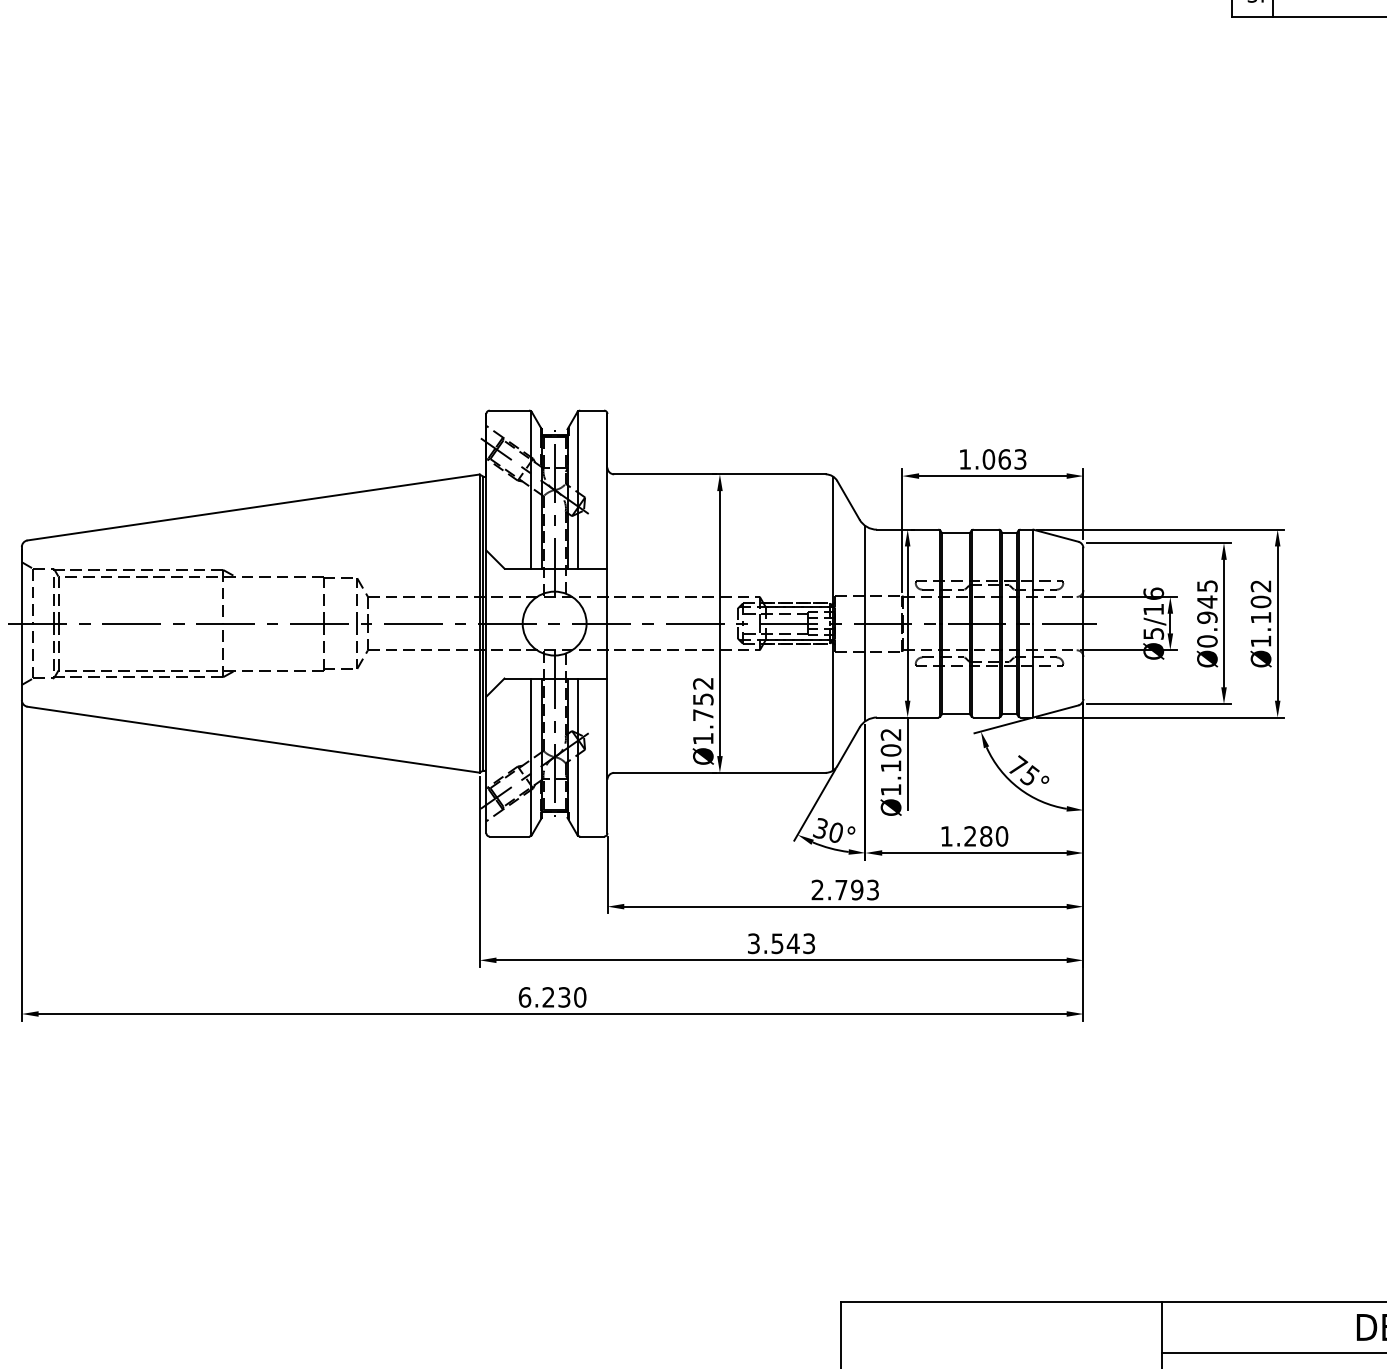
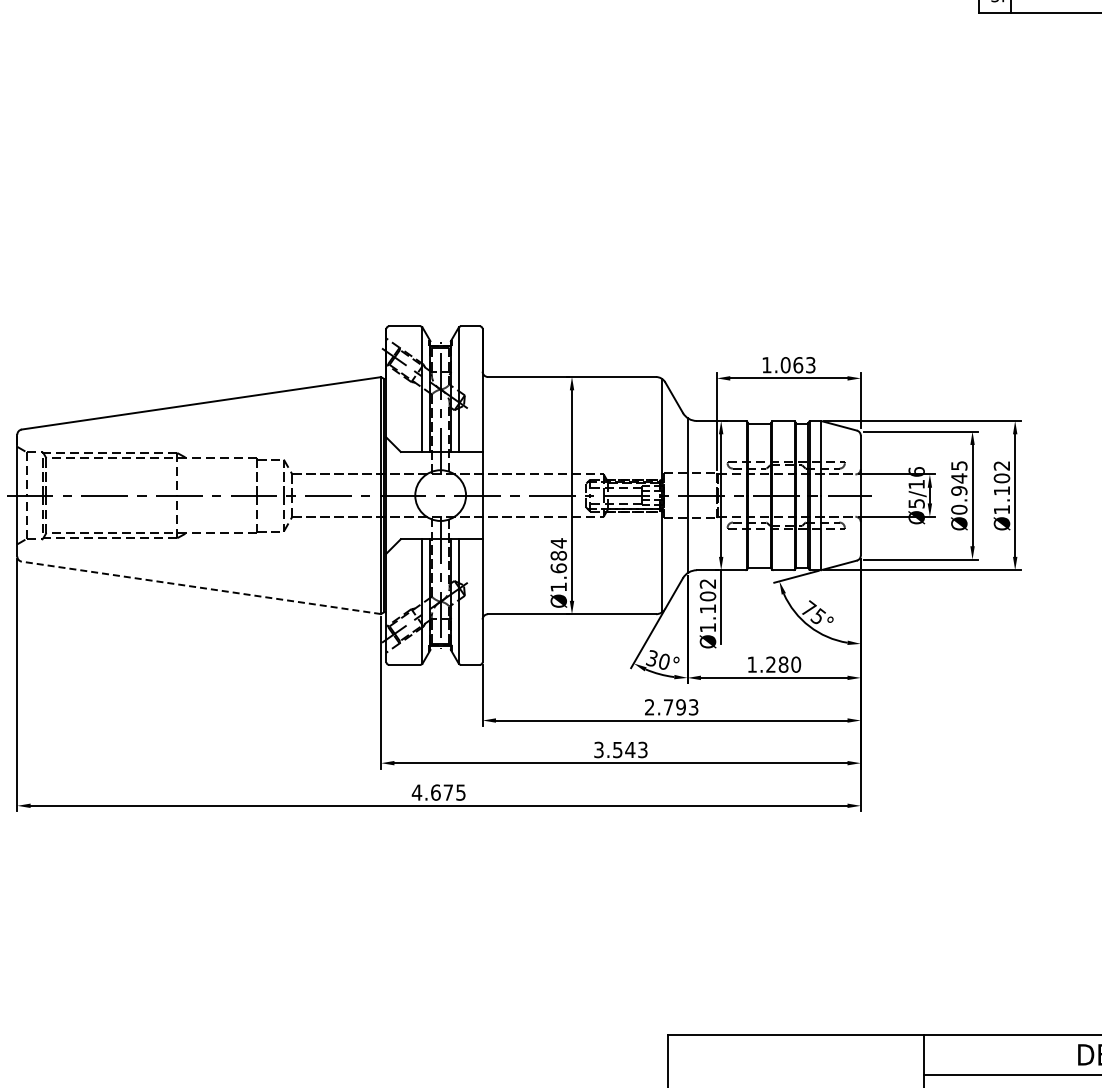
text: (702, 698) -> (558, 555), Ø1.752 -> Ø1.684
line: (253, 739) -> (201, 587), solid -> dashed
text: (551, 997) -> (438, 792), 6.230 -> 4.675

